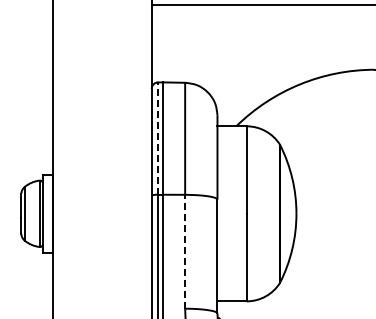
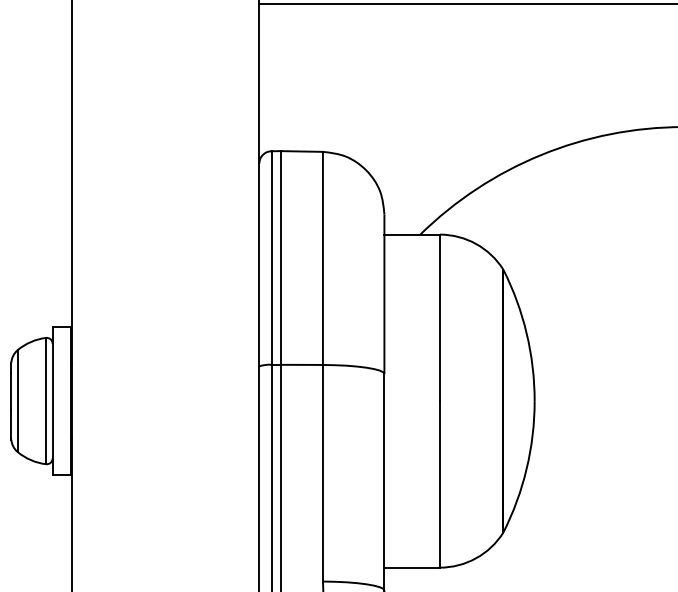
line: (158, 138) -> (272, 257), dashed -> solid
line: (185, 251) -> (323, 472), dashed -> solid

